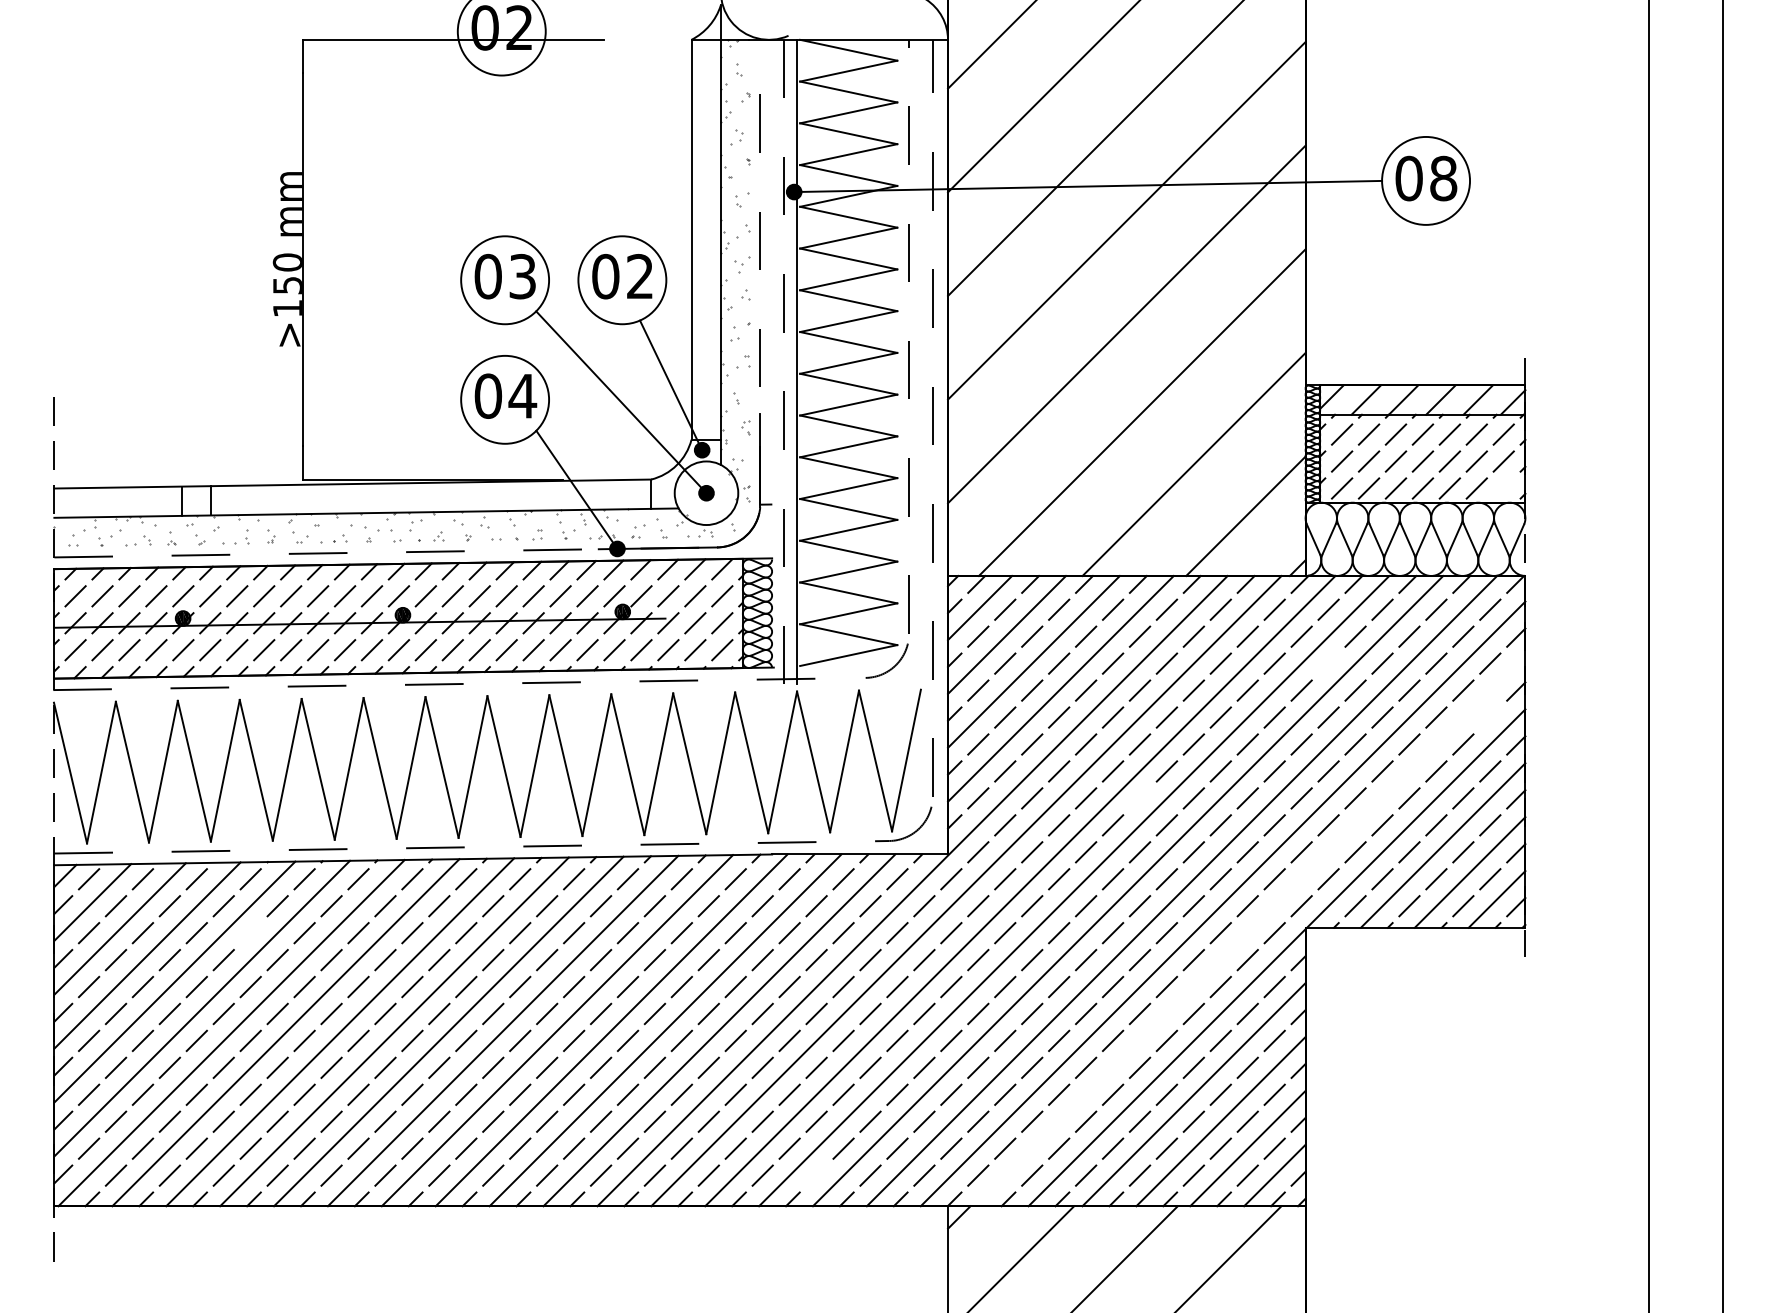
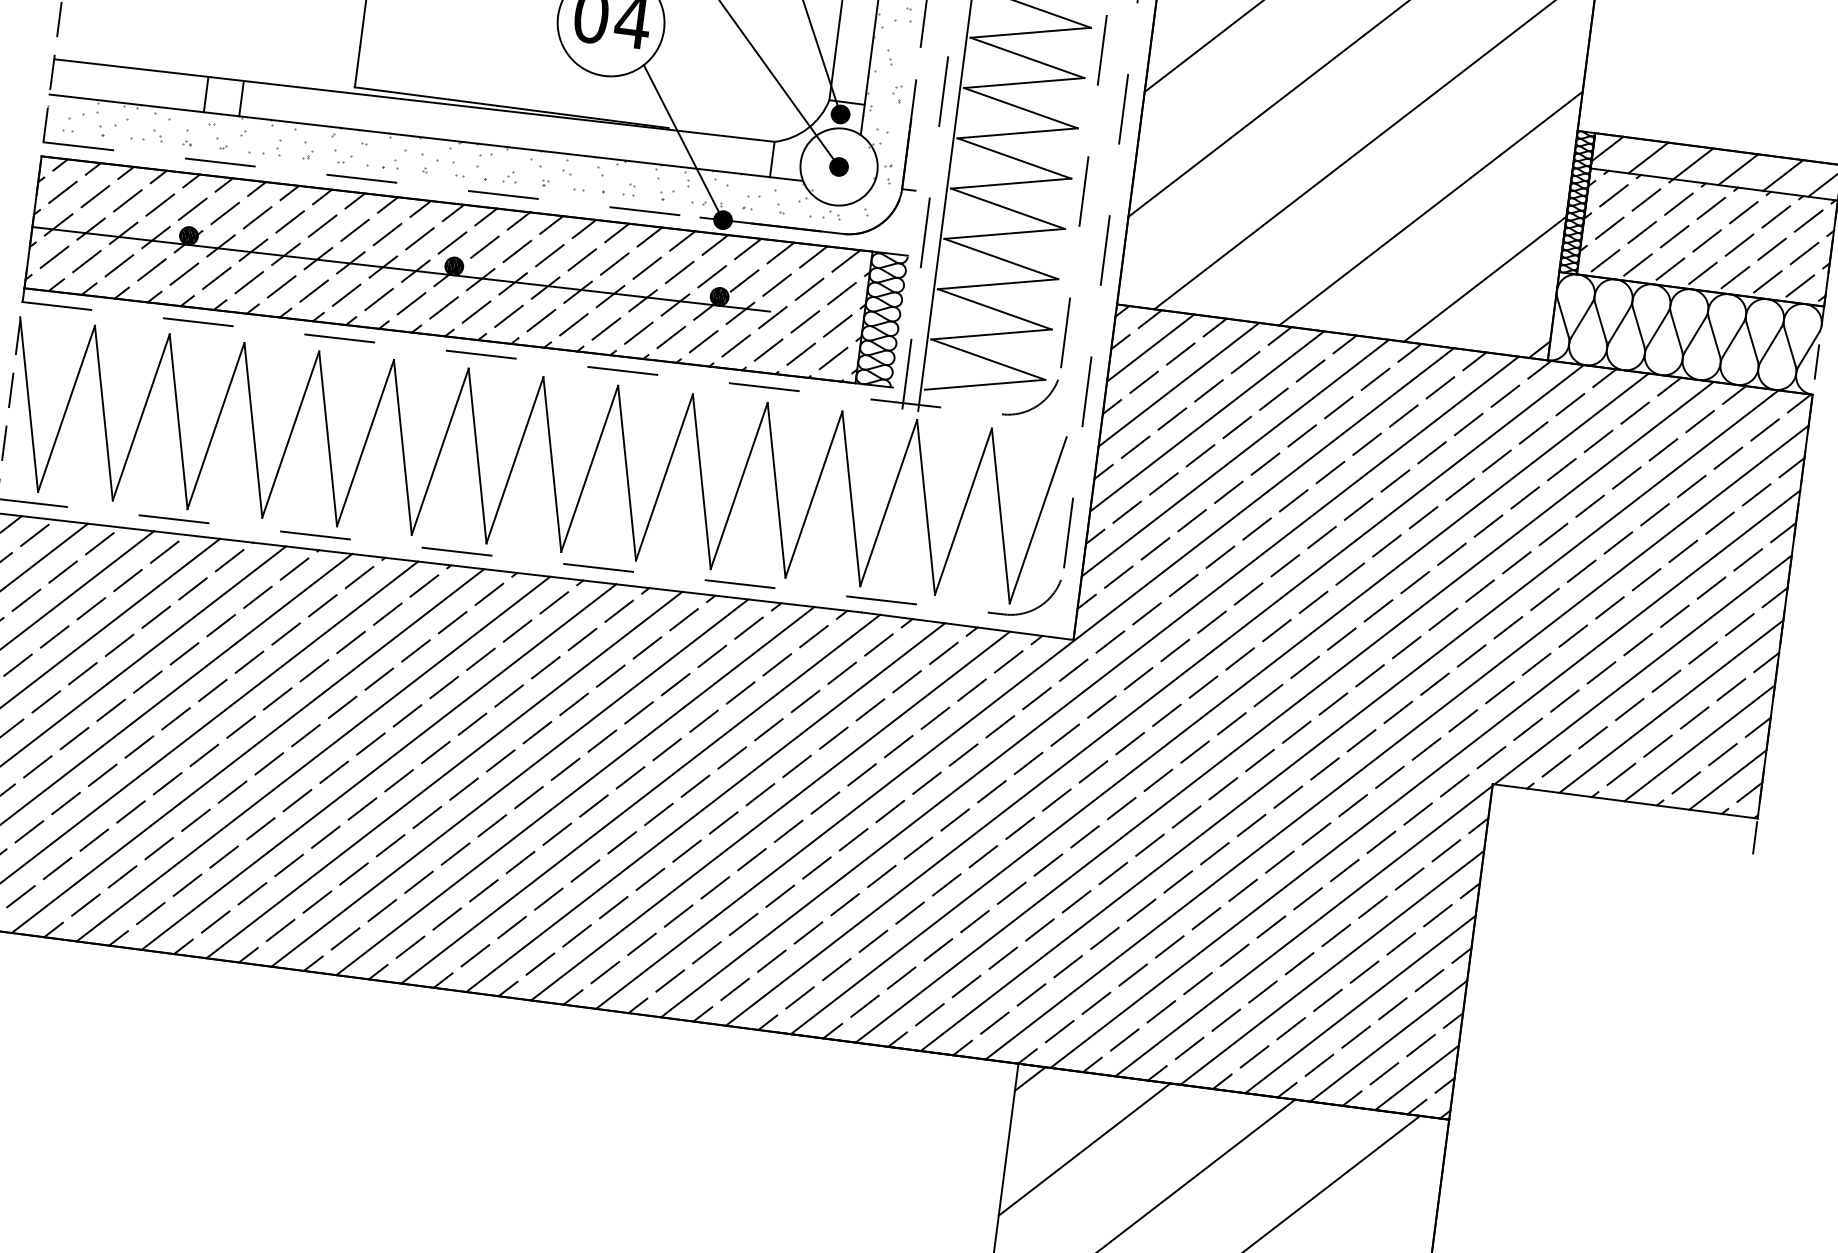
line: (1503, 488) -> (1799, 285), added
line: (1328, 663) -> (1561, 469), added
line: (1490, 717) -> (1748, 559), added
line: (1139, 798) -> (1312, 602), added
line: (1249, 930) -> (1424, 778), added
line: (250, 933) -> (220, 626), added
line: (816, 1175) -> (864, 1006), added

